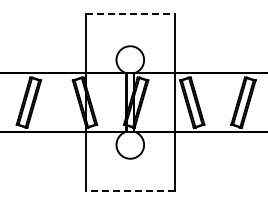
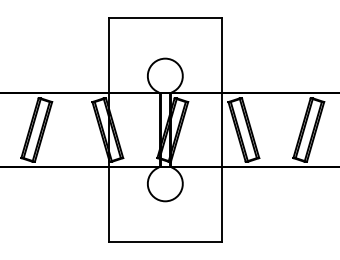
line: (130, 13) -> (165, 17), dashed -> solid
line: (129, 191) -> (164, 242), dashed -> solid

